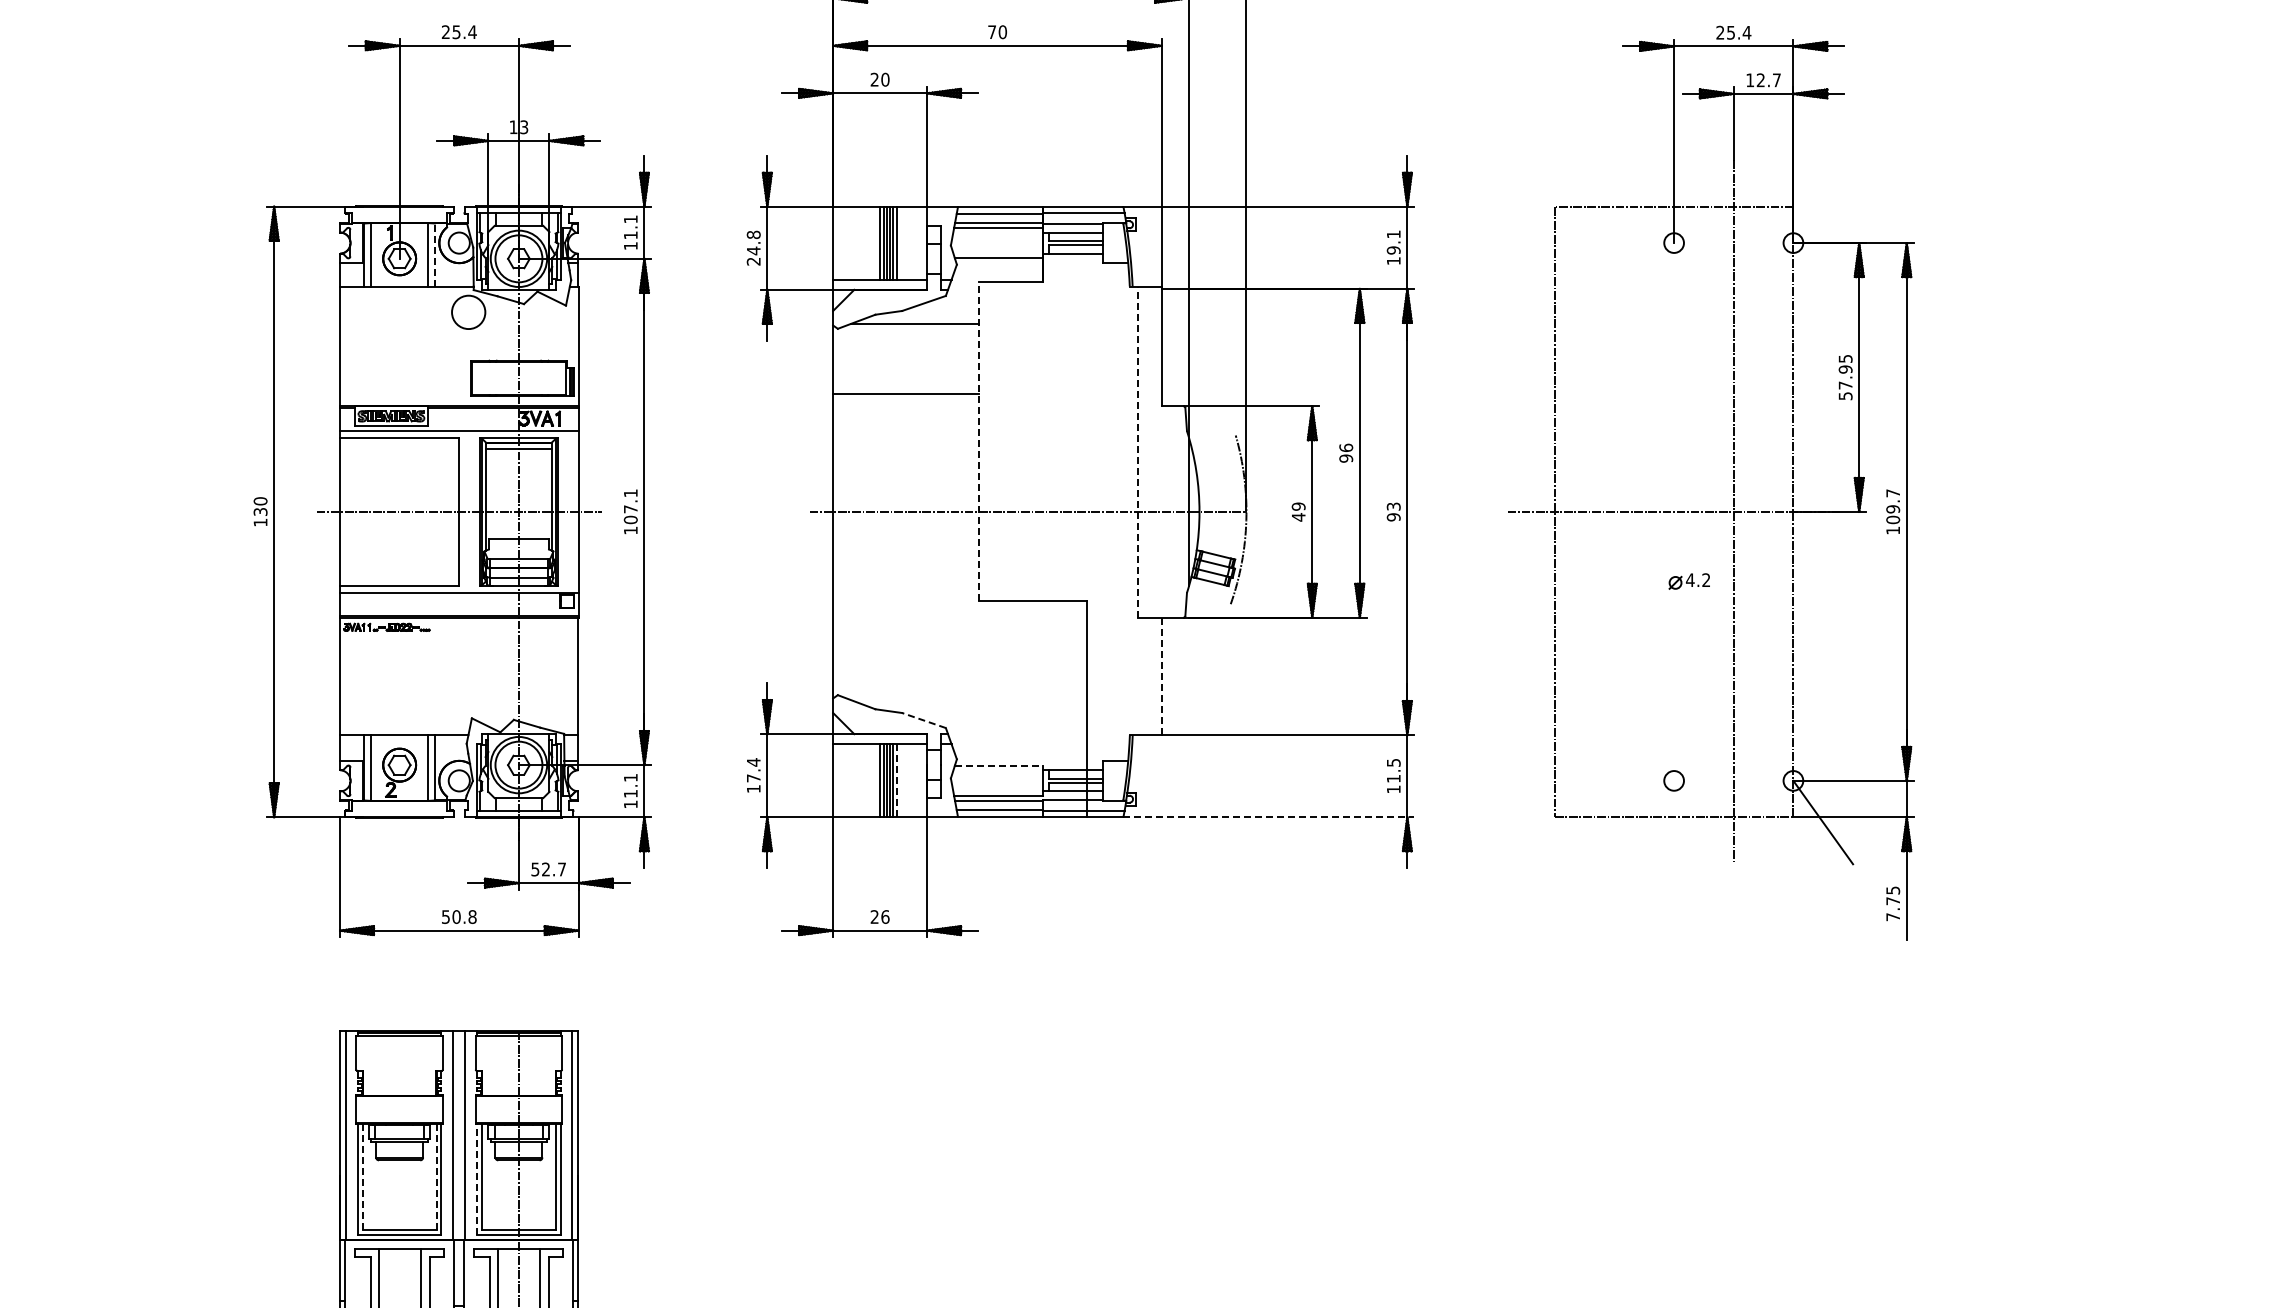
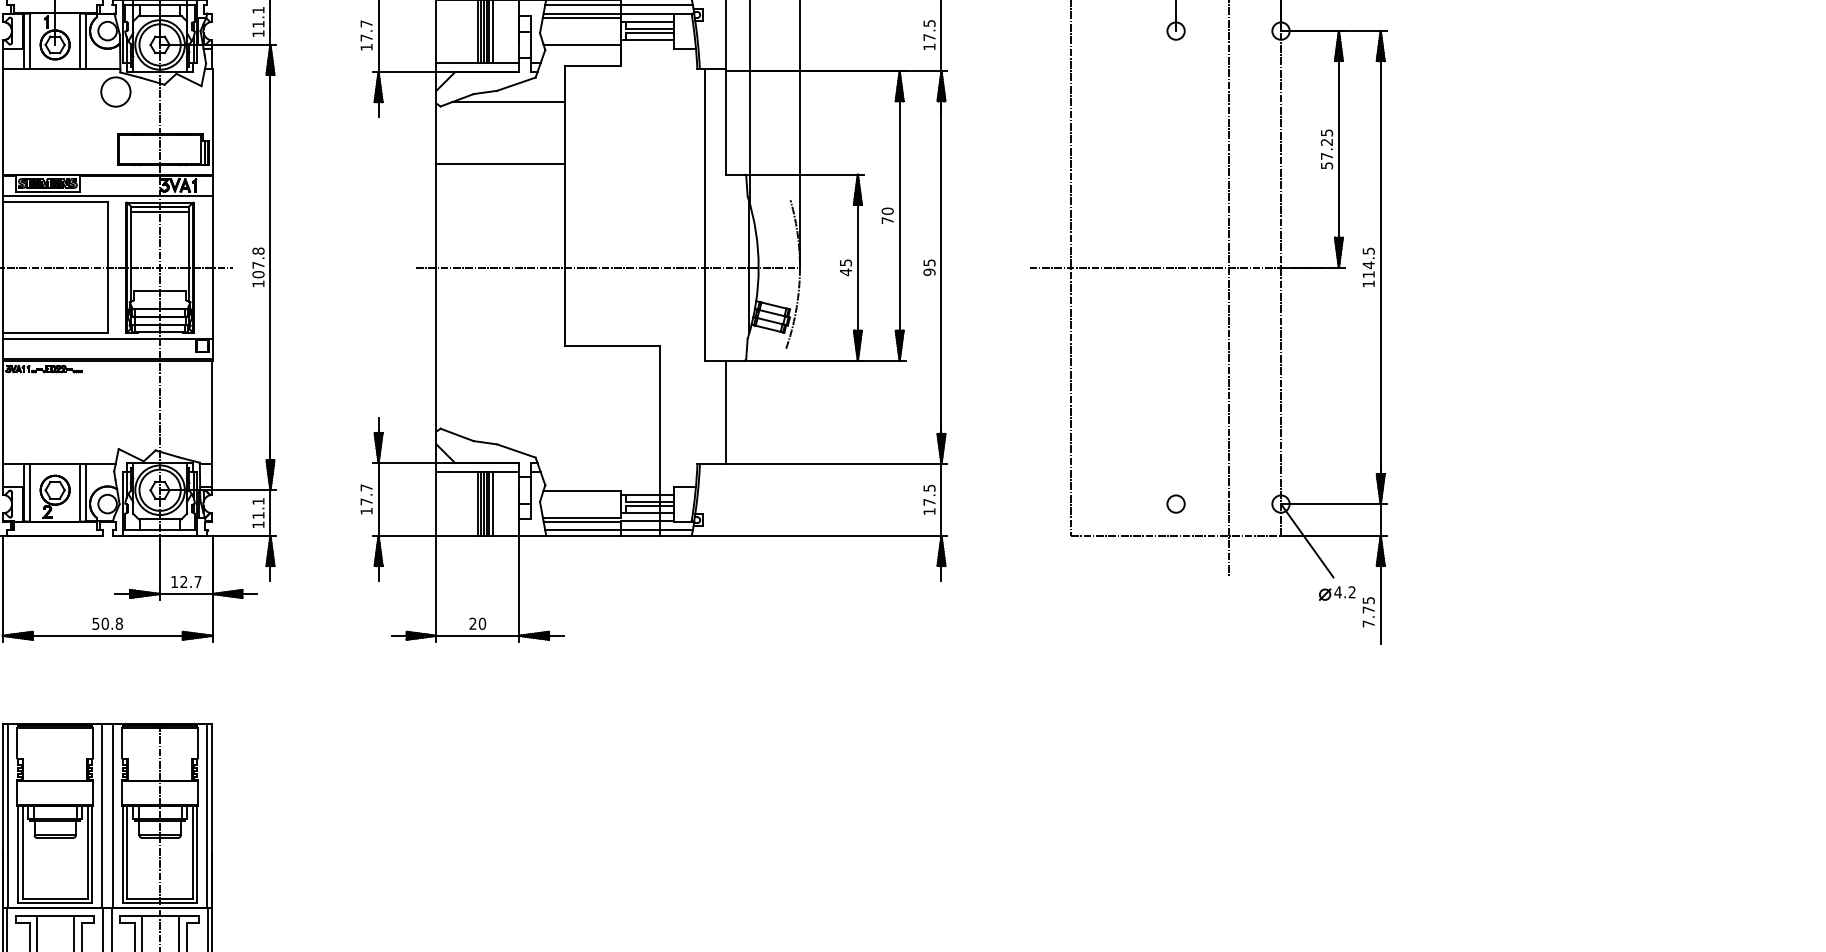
text: (1393, 242) -> (929, 30), 19.1 -> 17.5
text: (753, 247) -> (366, 34), 24.8 -> 17.7
line: (434, 255) -> (85, 42), dashed -> solid
text: (1845, 369) -> (1326, 142), 57.95 -> 57.25
line: (978, 441) -> (564, 205), dashed -> solid
line: (1138, 452) -> (705, 215), dashed -> solid
text: (1346, 452) -> (887, 215), 96 -> 70
text: (630, 493) -> (258, 251), 107.1 -> 107.8
text: (1298, 506) -> (845, 262), 49 -> 45
text: (1392, 506) -> (928, 262), 93 -> 95
text: (1893, 506) -> (1369, 262), 109.7 -> 114.5
part: (1688, 581) -> (1336, 593), moved
line: (1161, 676) -> (725, 412), dashed -> solid
line: (923, 720) -> (515, 450), dashed -> solid
text: (753, 762) -> (366, 487), 17.4 -> 17.7
line: (998, 765) -> (581, 490), dashed -> solid
text: (1393, 778) -> (929, 501), 11.5 -> 17.5
line: (897, 780) -> (493, 503), dashed -> solid
line: (1269, 817) -> (820, 536), dashed -> solid
text: (535, 869) -> (174, 582), 52.7 -> 12.7
text: (885, 916) -> (482, 623), 26 -> 20
line: (362, 1176) -> (22, 852), dashed -> solid
line: (436, 1176) -> (87, 852), dashed -> solid
line: (477, 1178) -> (123, 853), dashed -> solid

